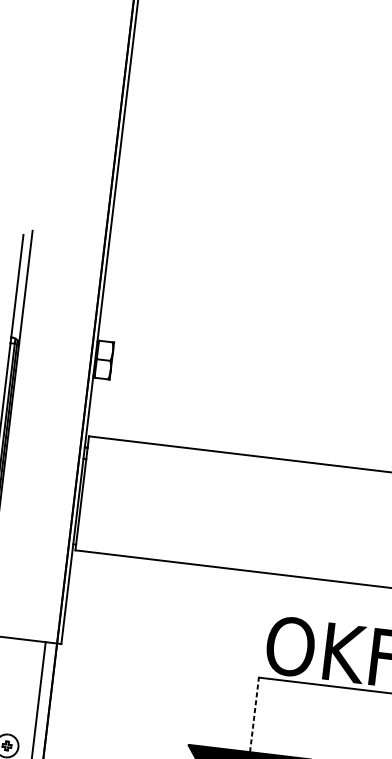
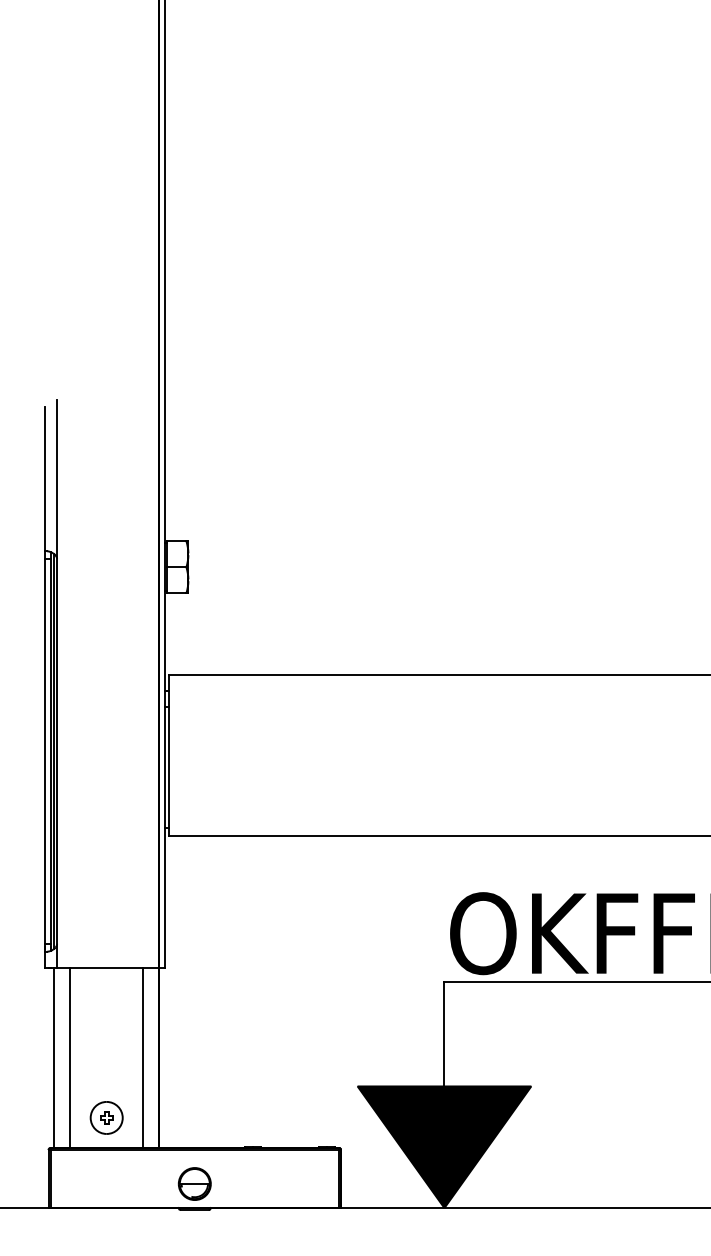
line: (254, 714) -> (444, 1033), dashed -> solid

